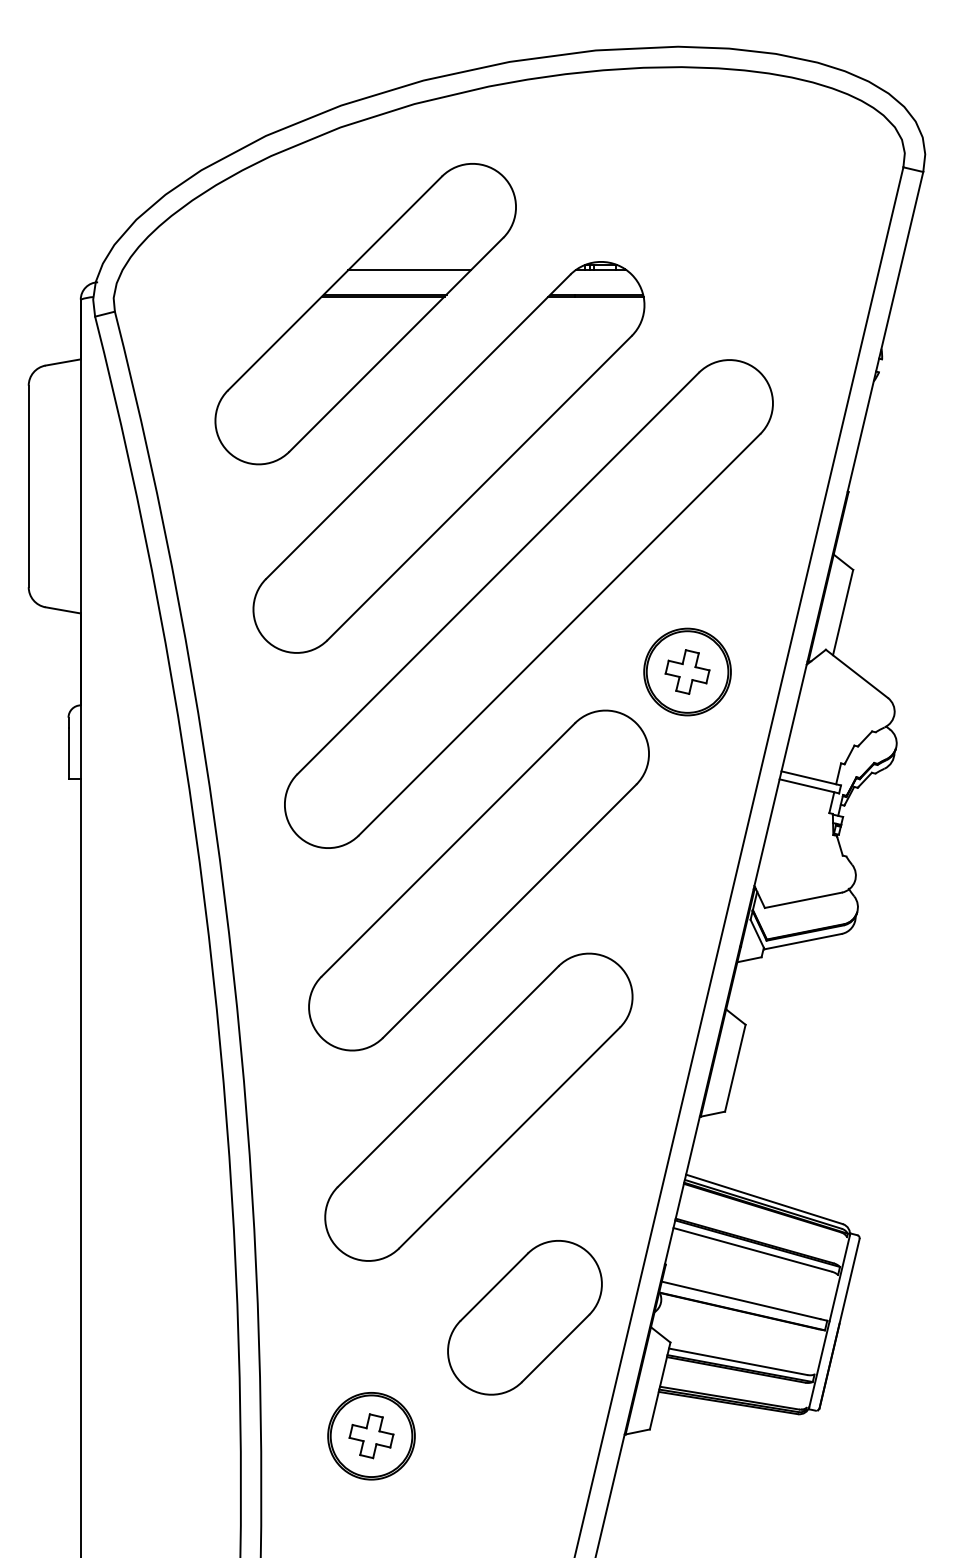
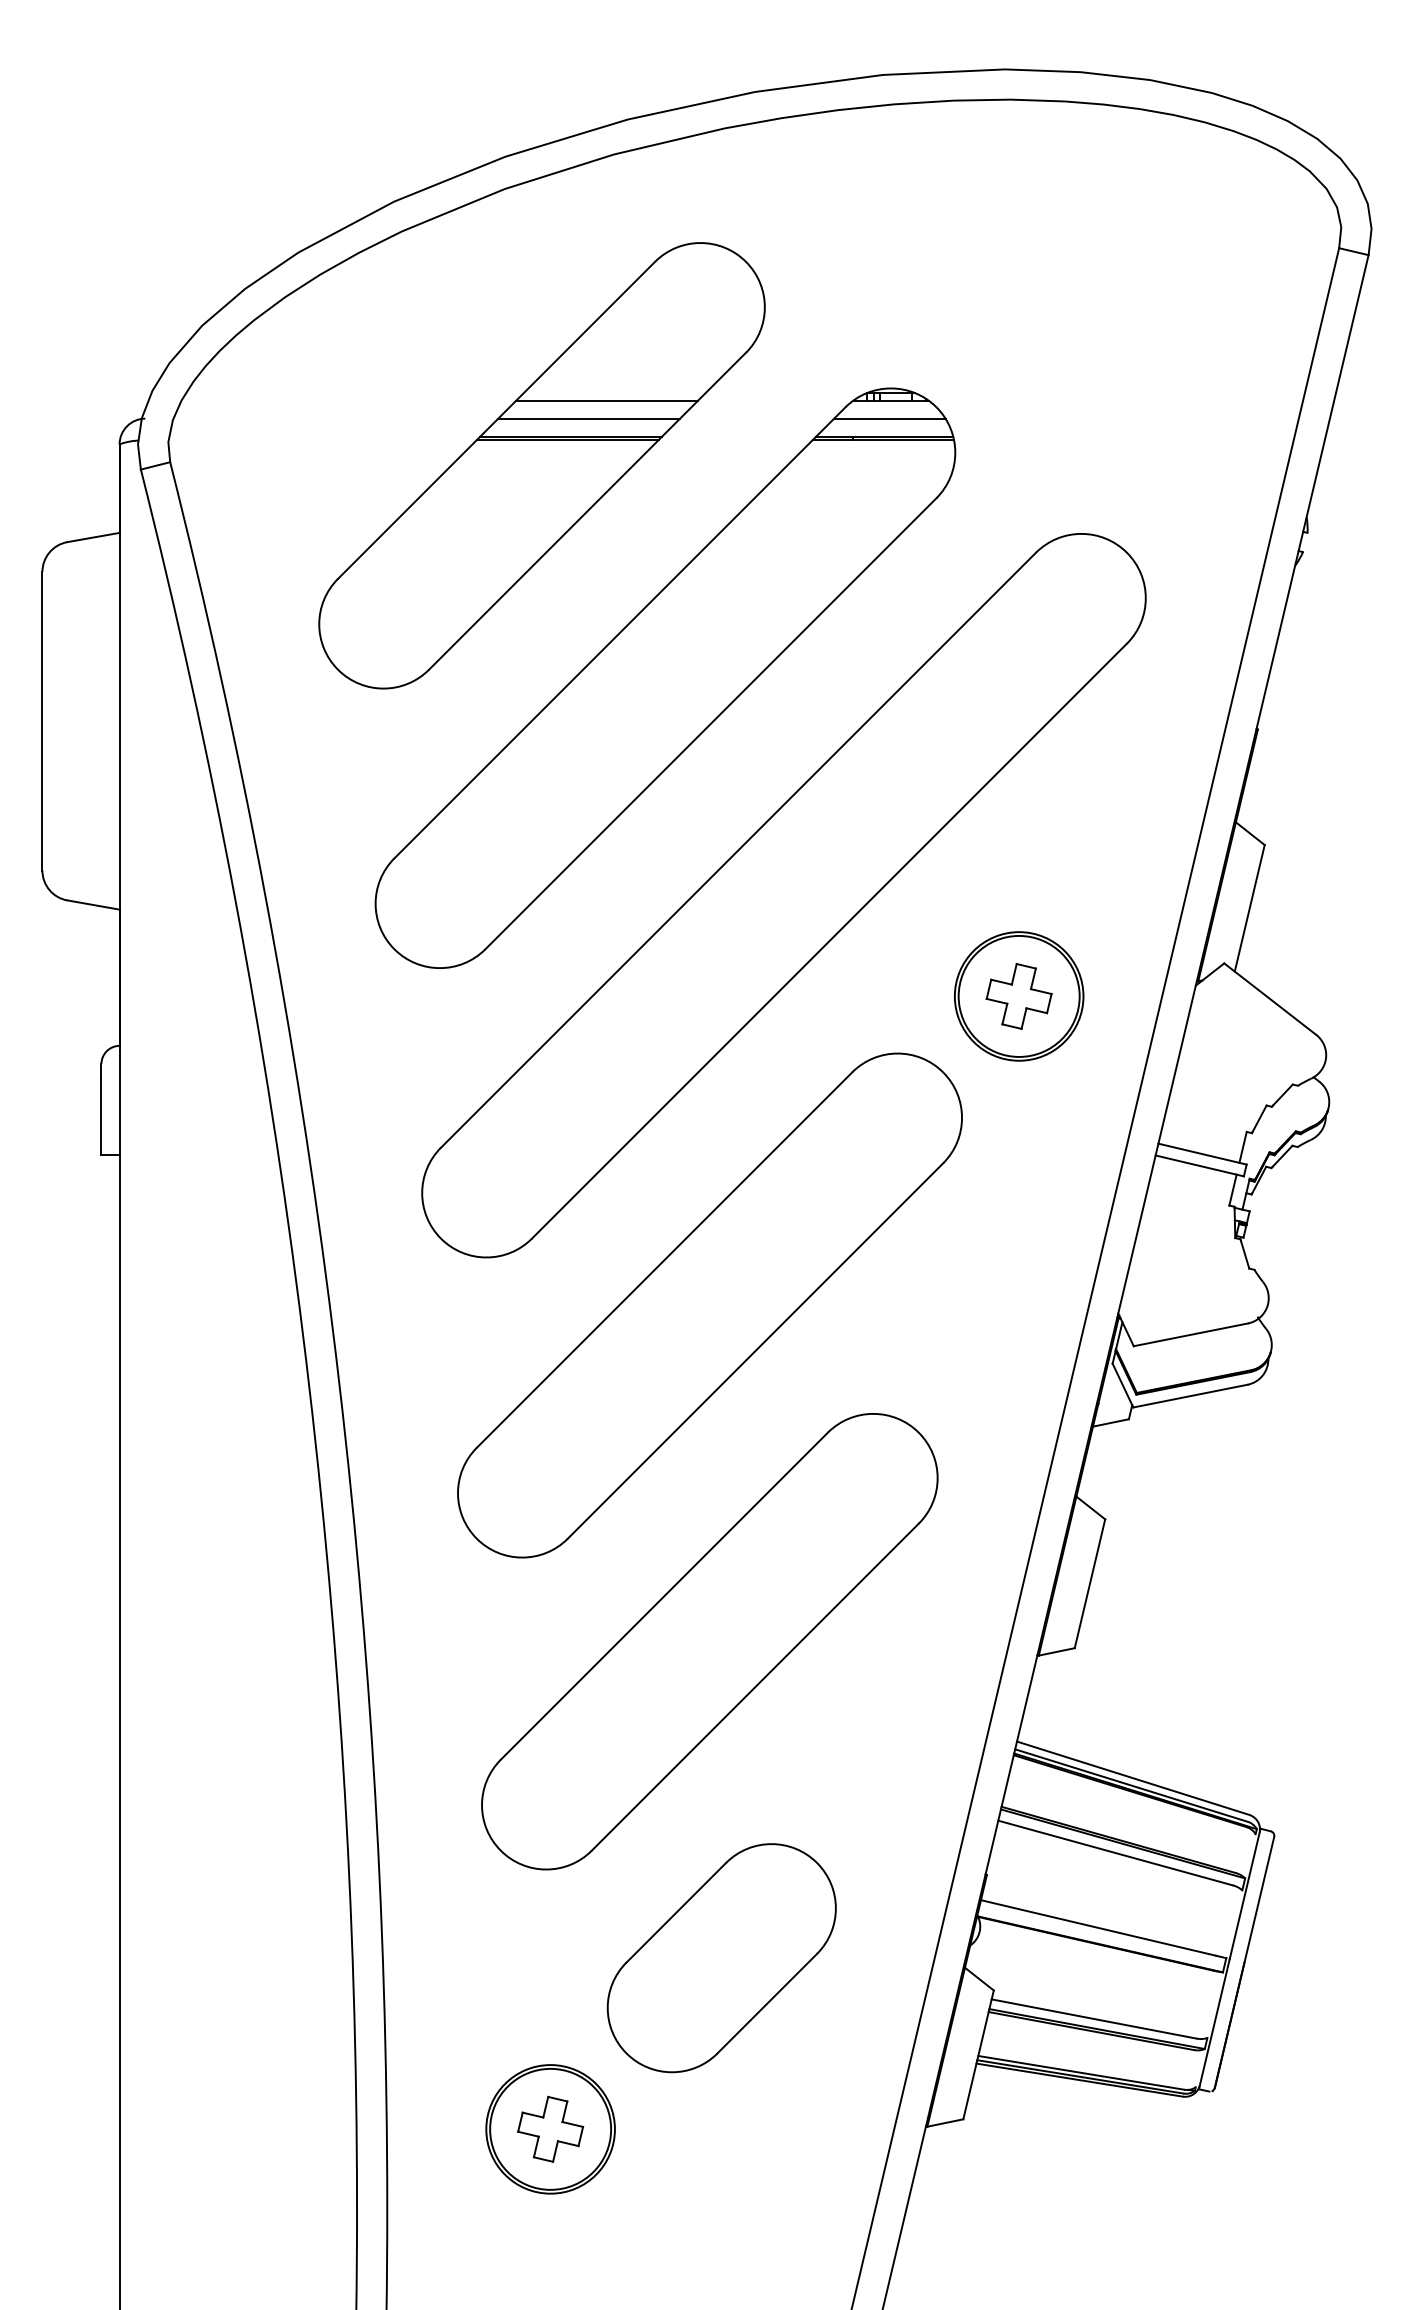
line: (397, 282) -> (589, 418), added
line: (599, 282) -> (888, 418), added
part: (524, 1317) -> (721, 1957), moved

